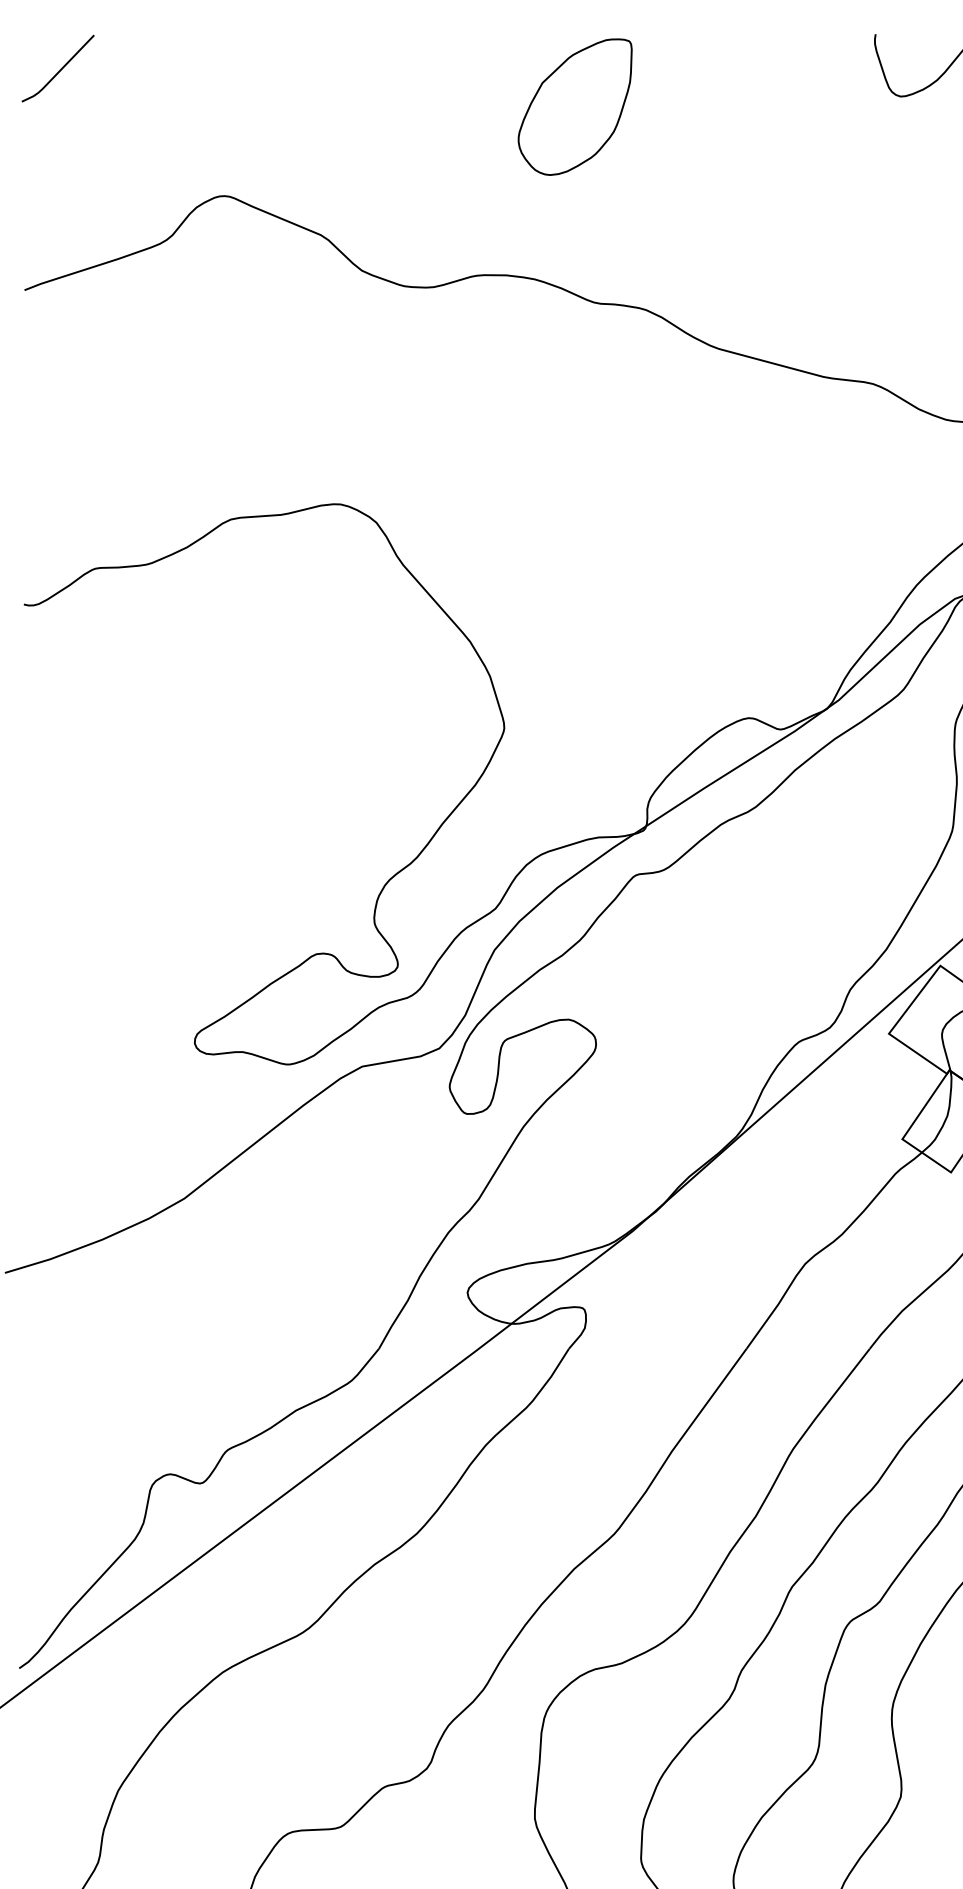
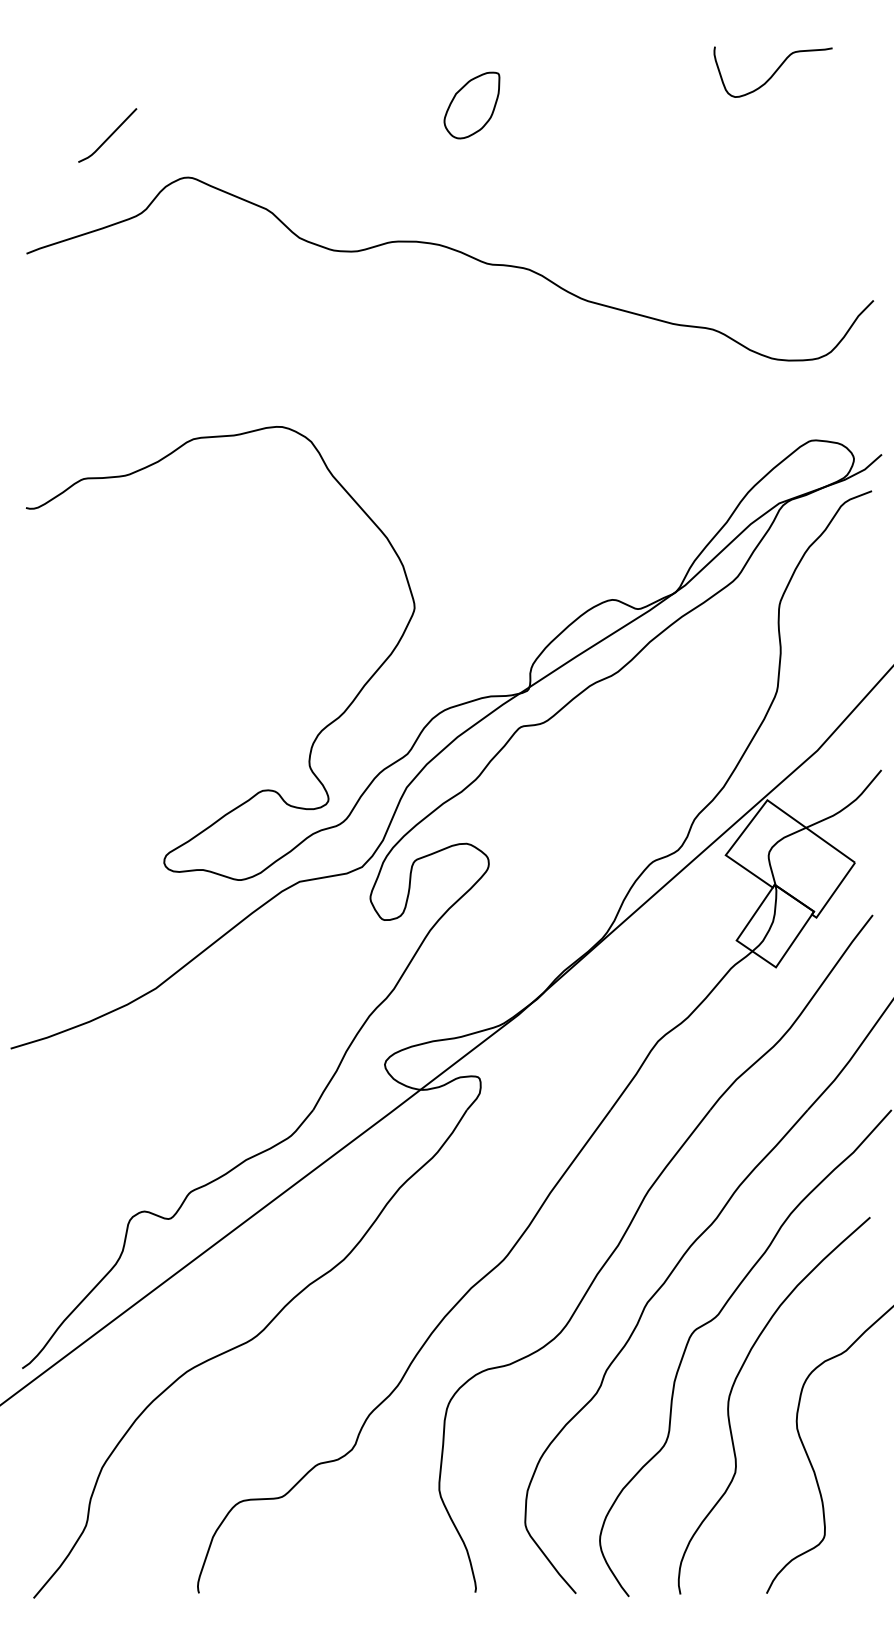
line: (59, 69) -> (108, 136), moved
part: (574, 106) -> (471, 105), size x0.6

